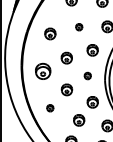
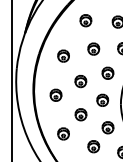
part: (78, 26) -> (93, 48), size x1.67
part: (42, 70) -> (55, 94), size x0.71
part: (87, 75) -> (102, 99), size x1.67
part: (50, 107) -> (63, 133), size x1.67

